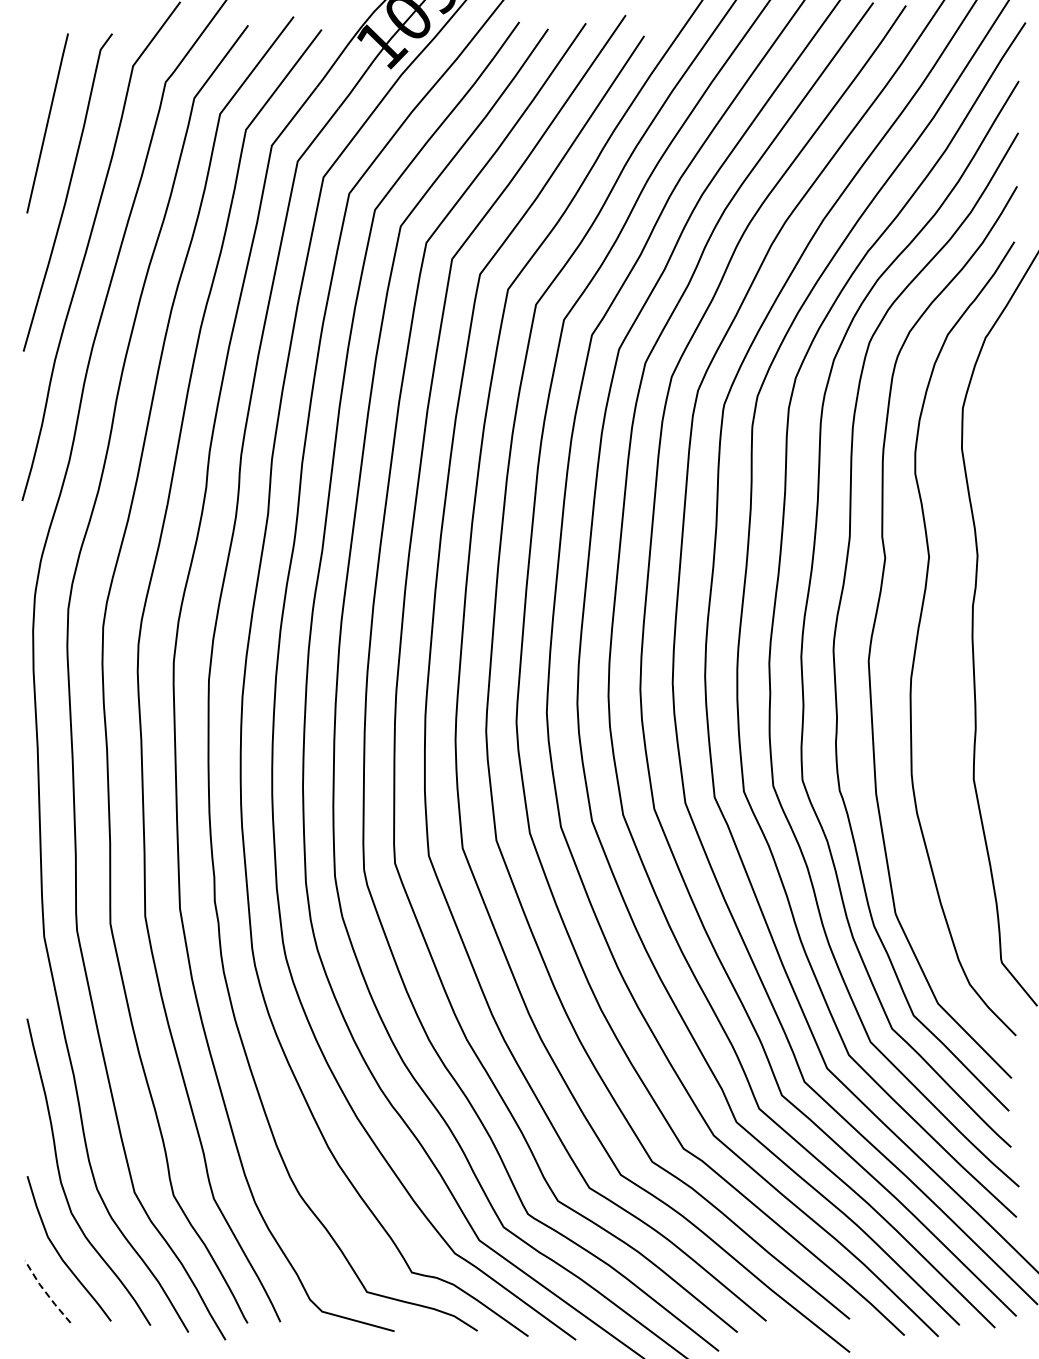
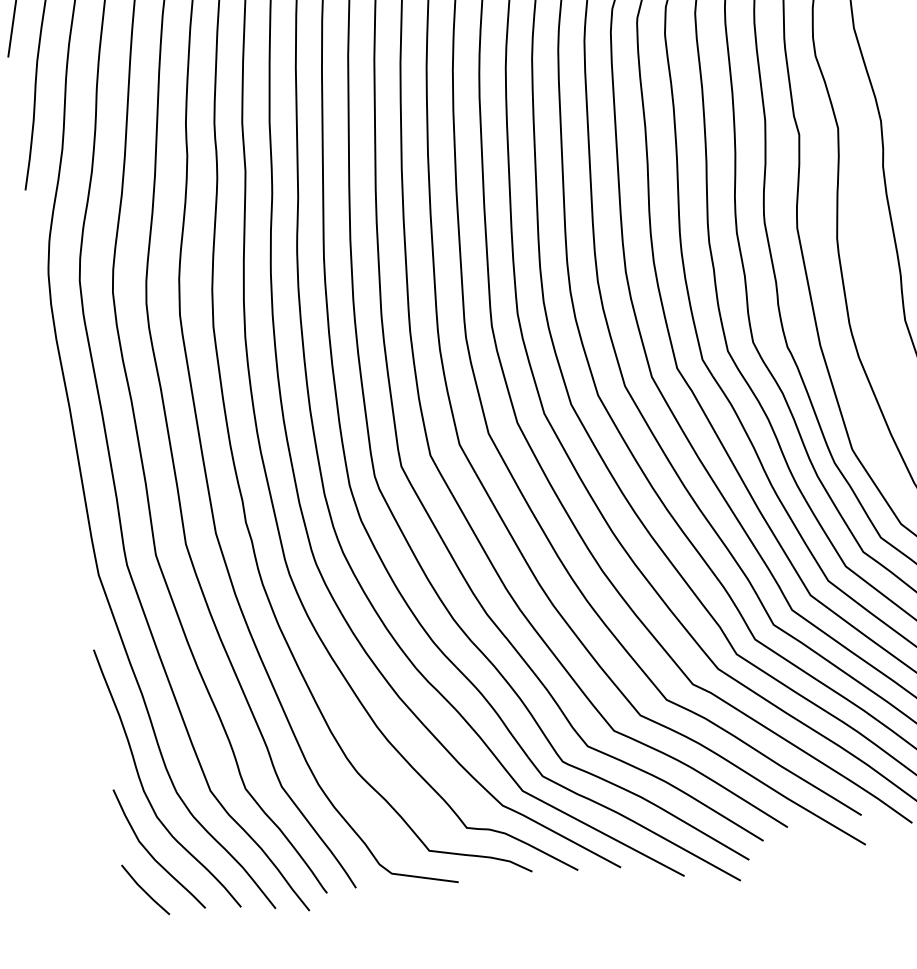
line: (46, 1292) -> (144, 890), dashed -> solid

